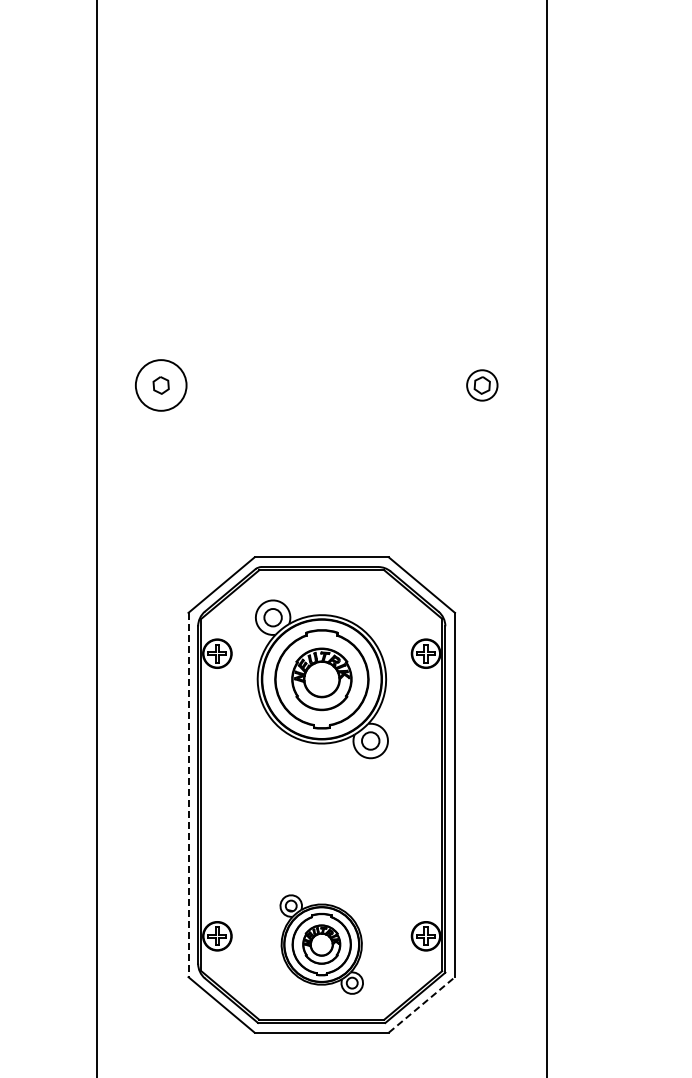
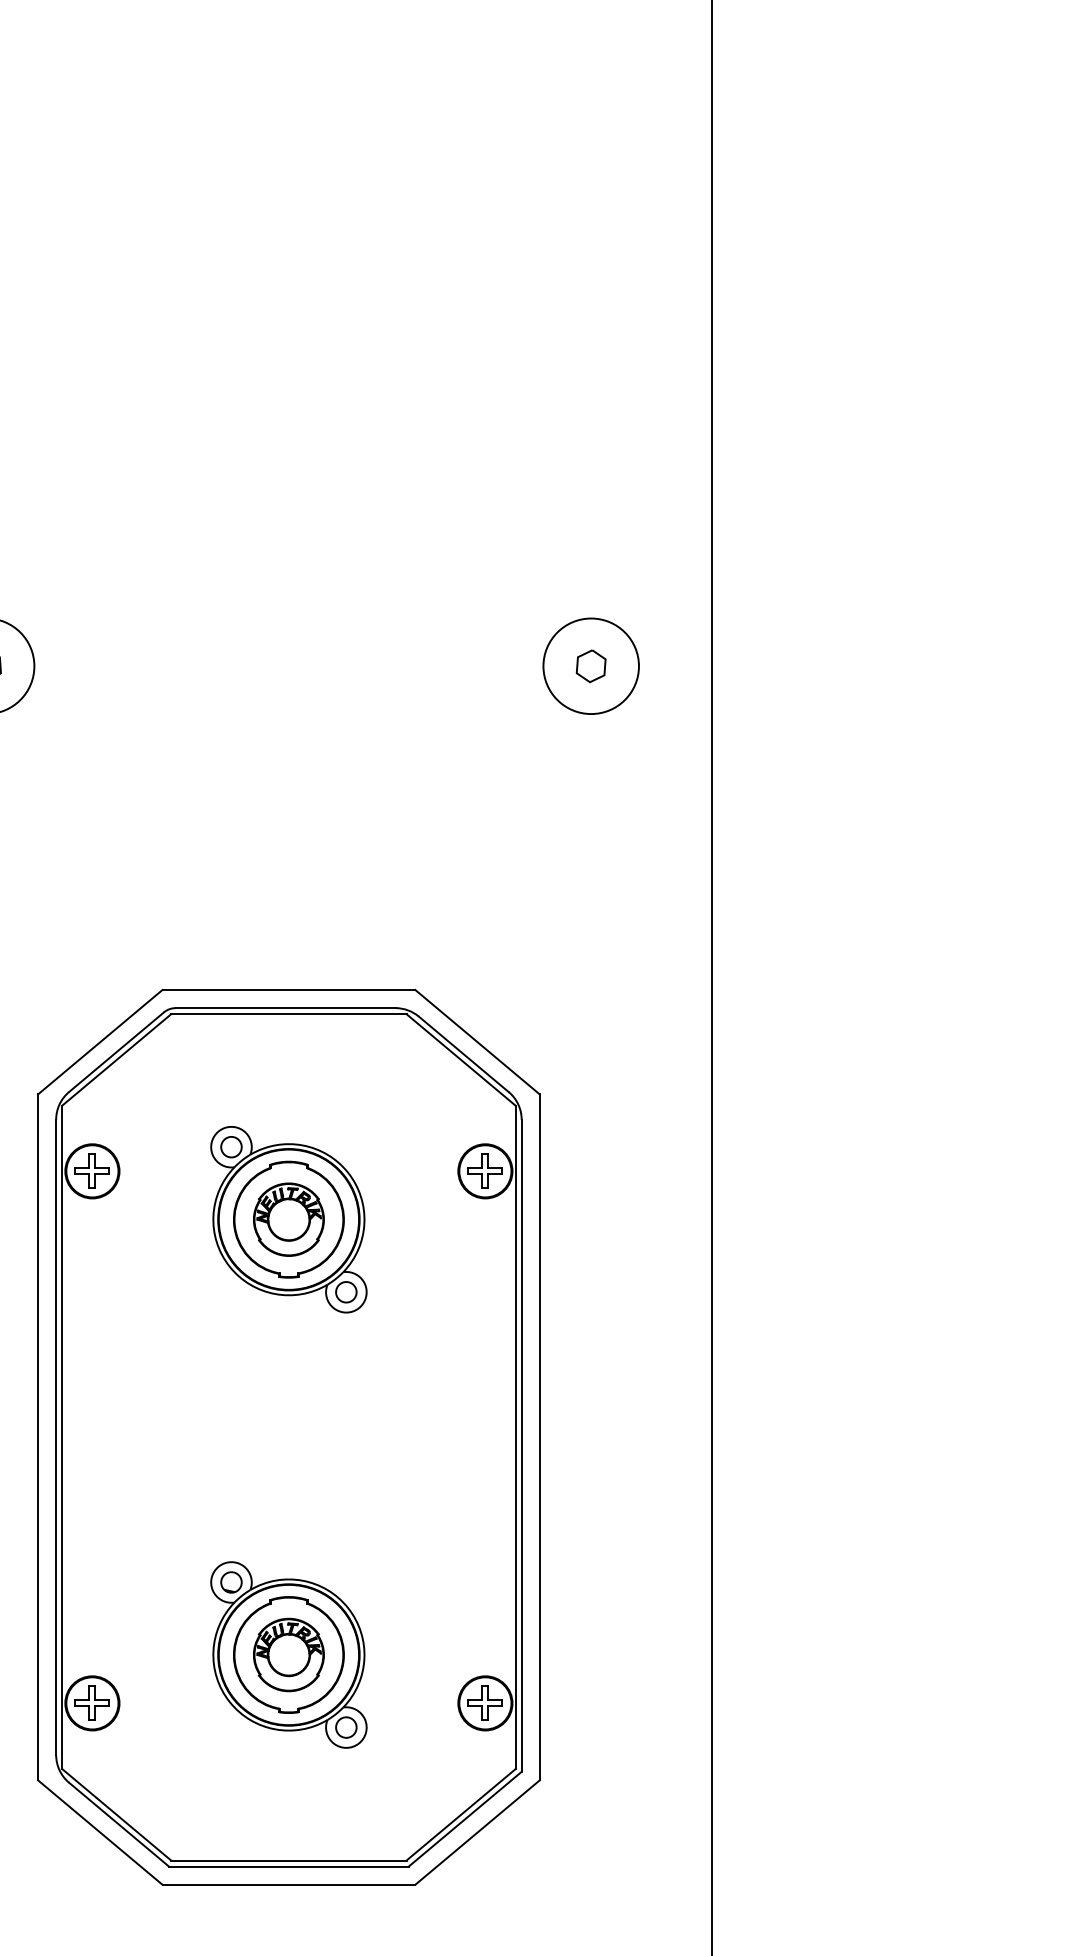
circle: (481, 385) -> (589, 666), size x1.67
part: (321, 679) -> (288, 1219), size x0.62
line: (188, 795) -> (38, 1438), dashed -> solid
part: (321, 944) -> (288, 1654), moved
line: (422, 1004) -> (478, 1831), dashed -> solid

